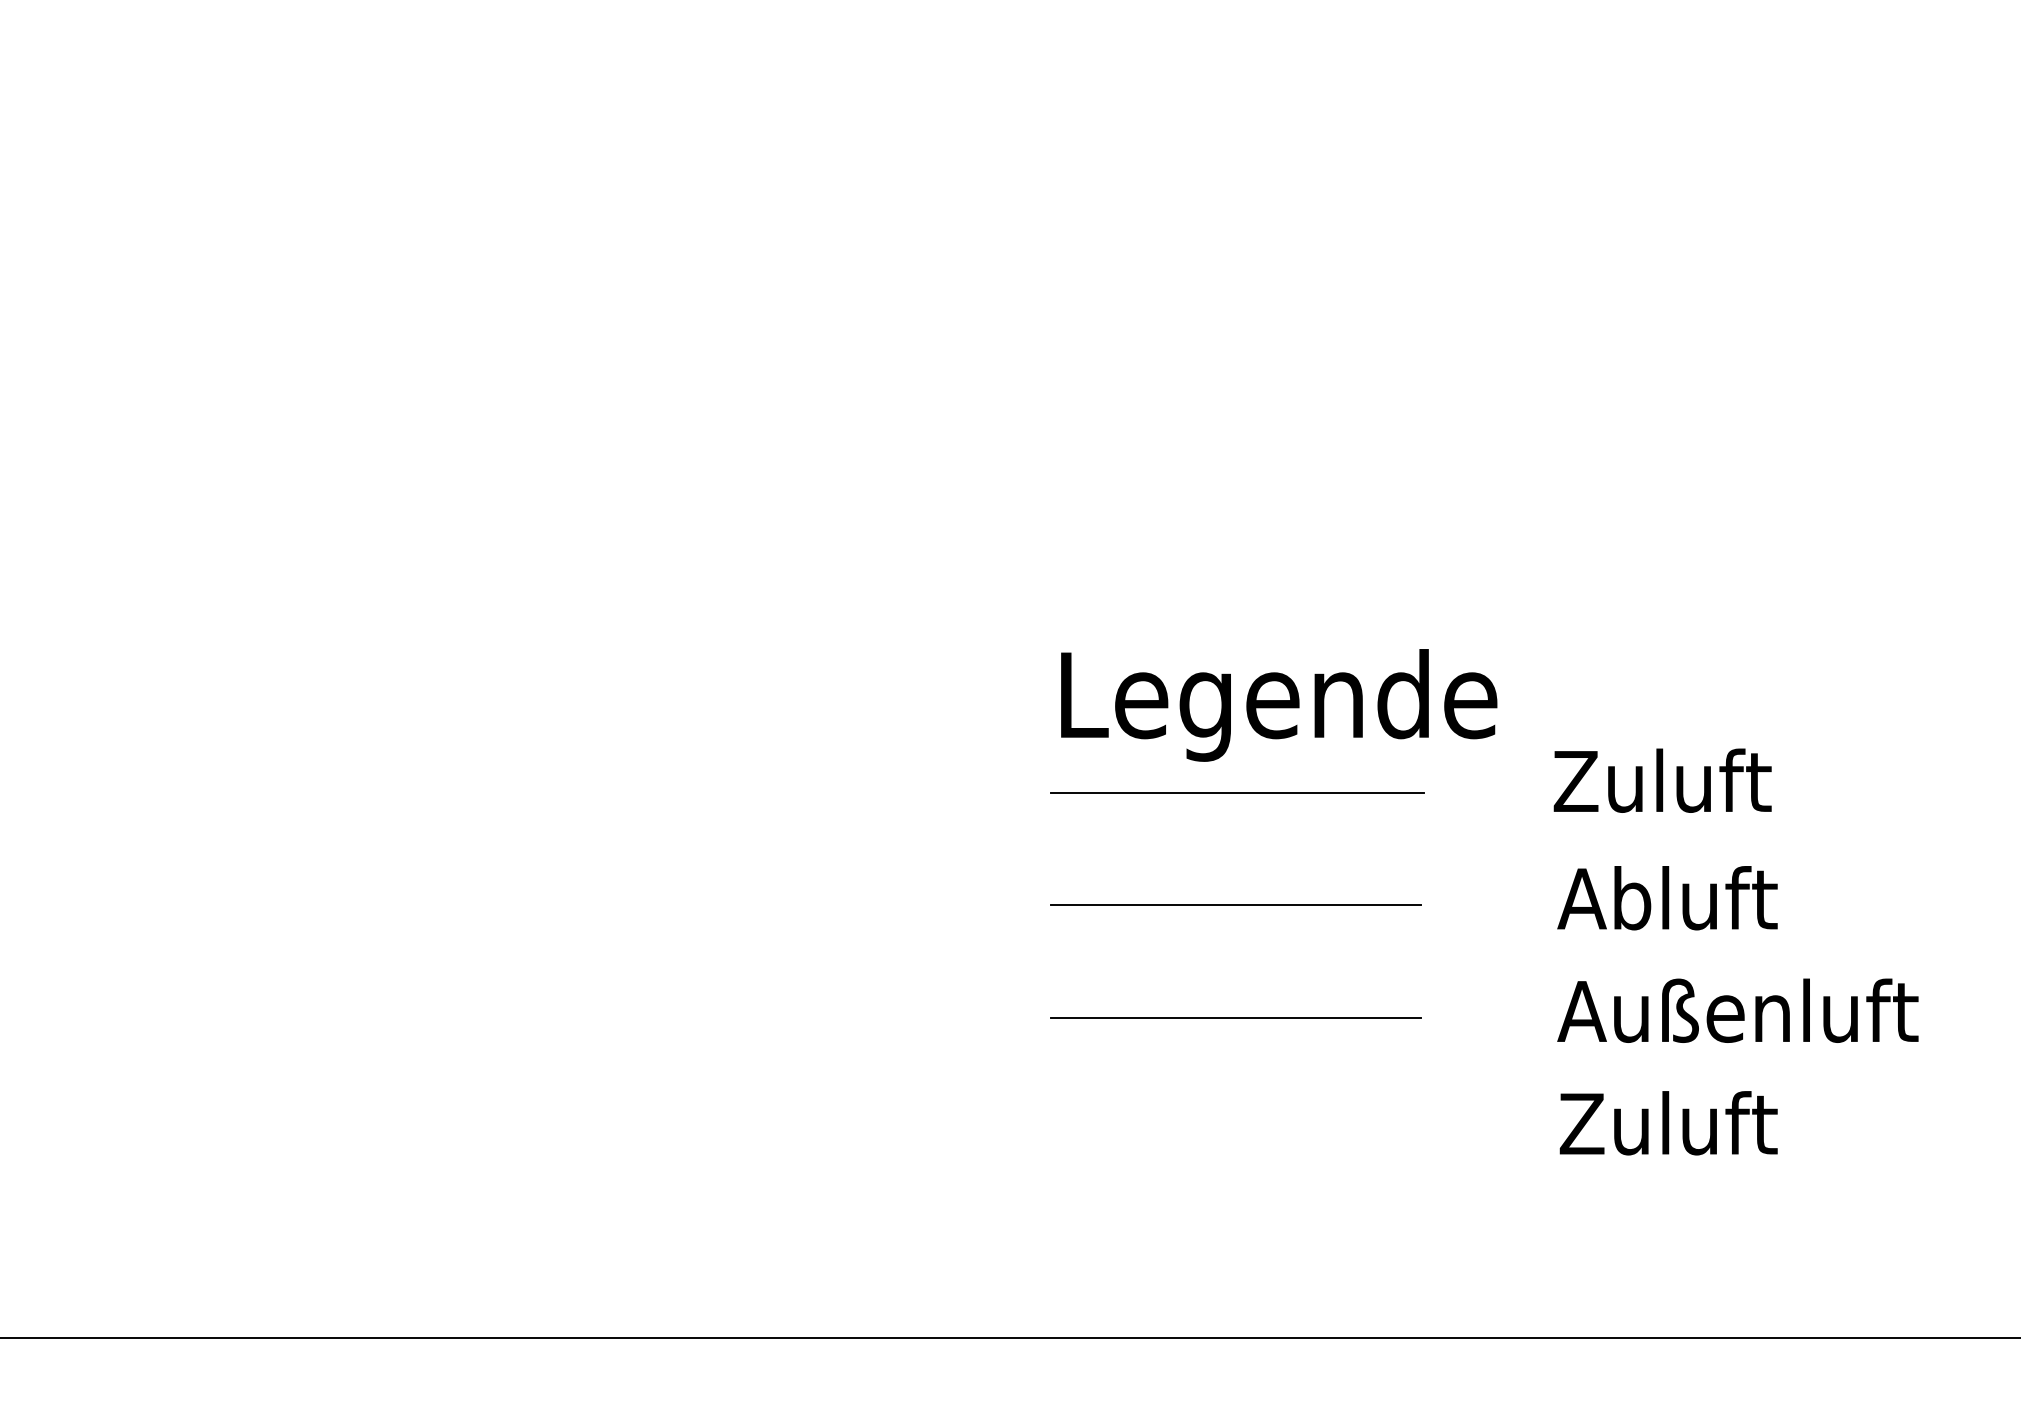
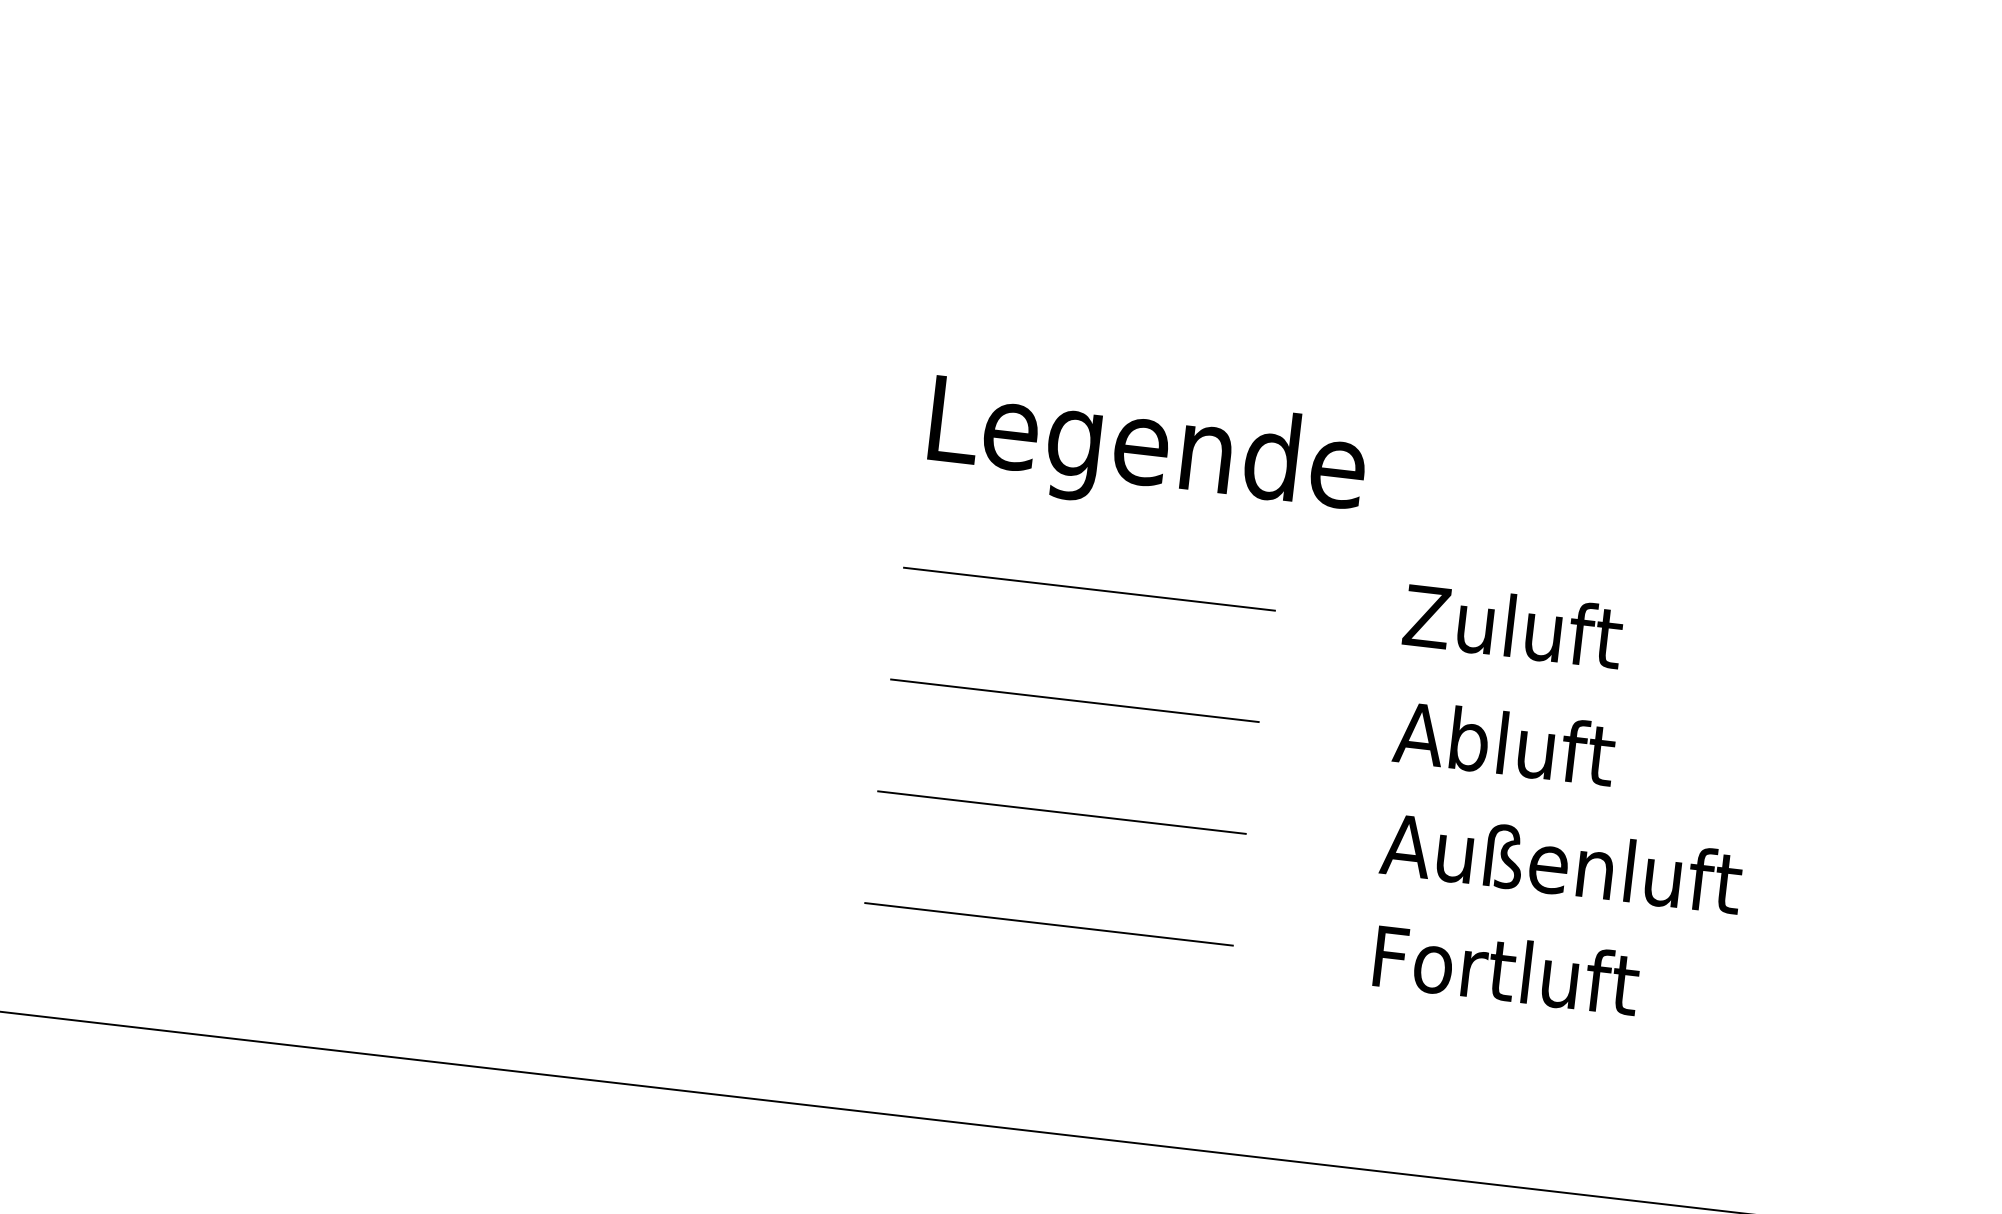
text: (1279, 705) -> (1147, 452), moved
text: (1693, 1123) -> (1504, 970), Zuluft -> Fortluft
line: (1235, 1130) -> (1048, 924), added

